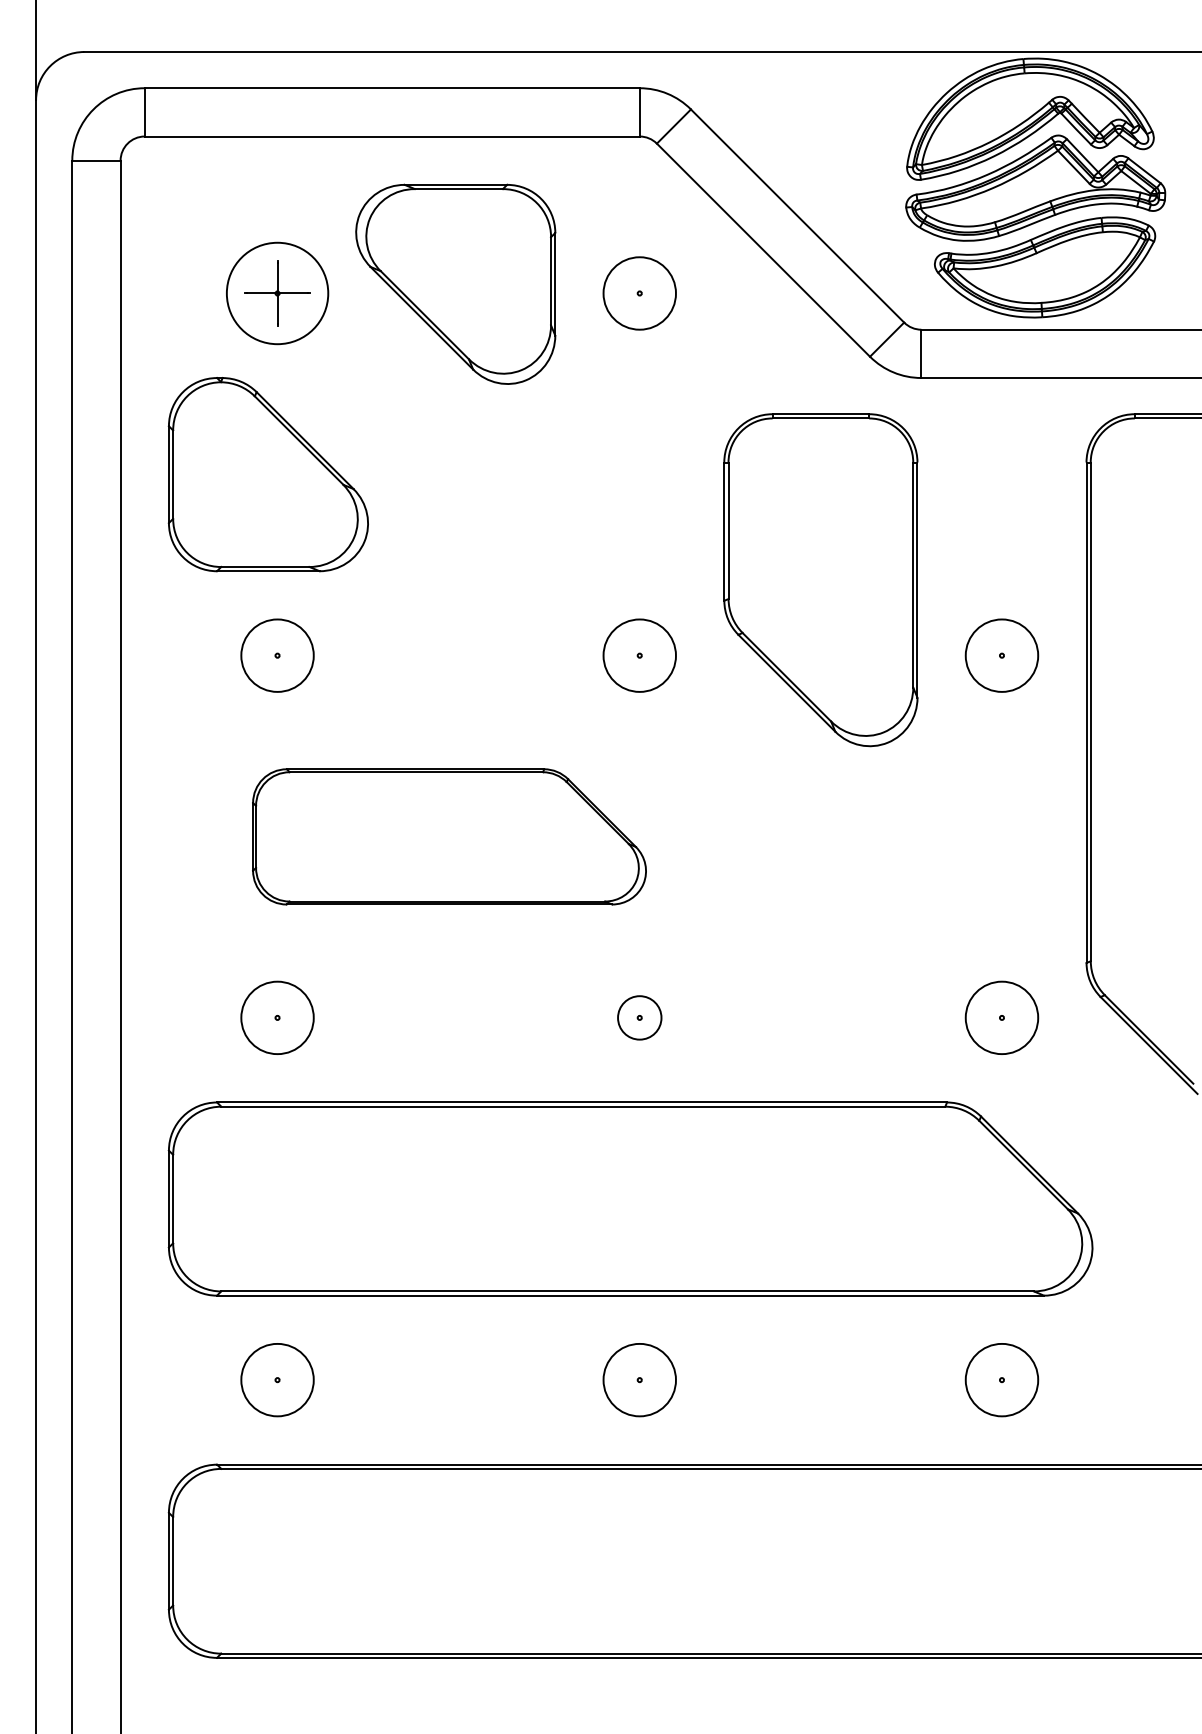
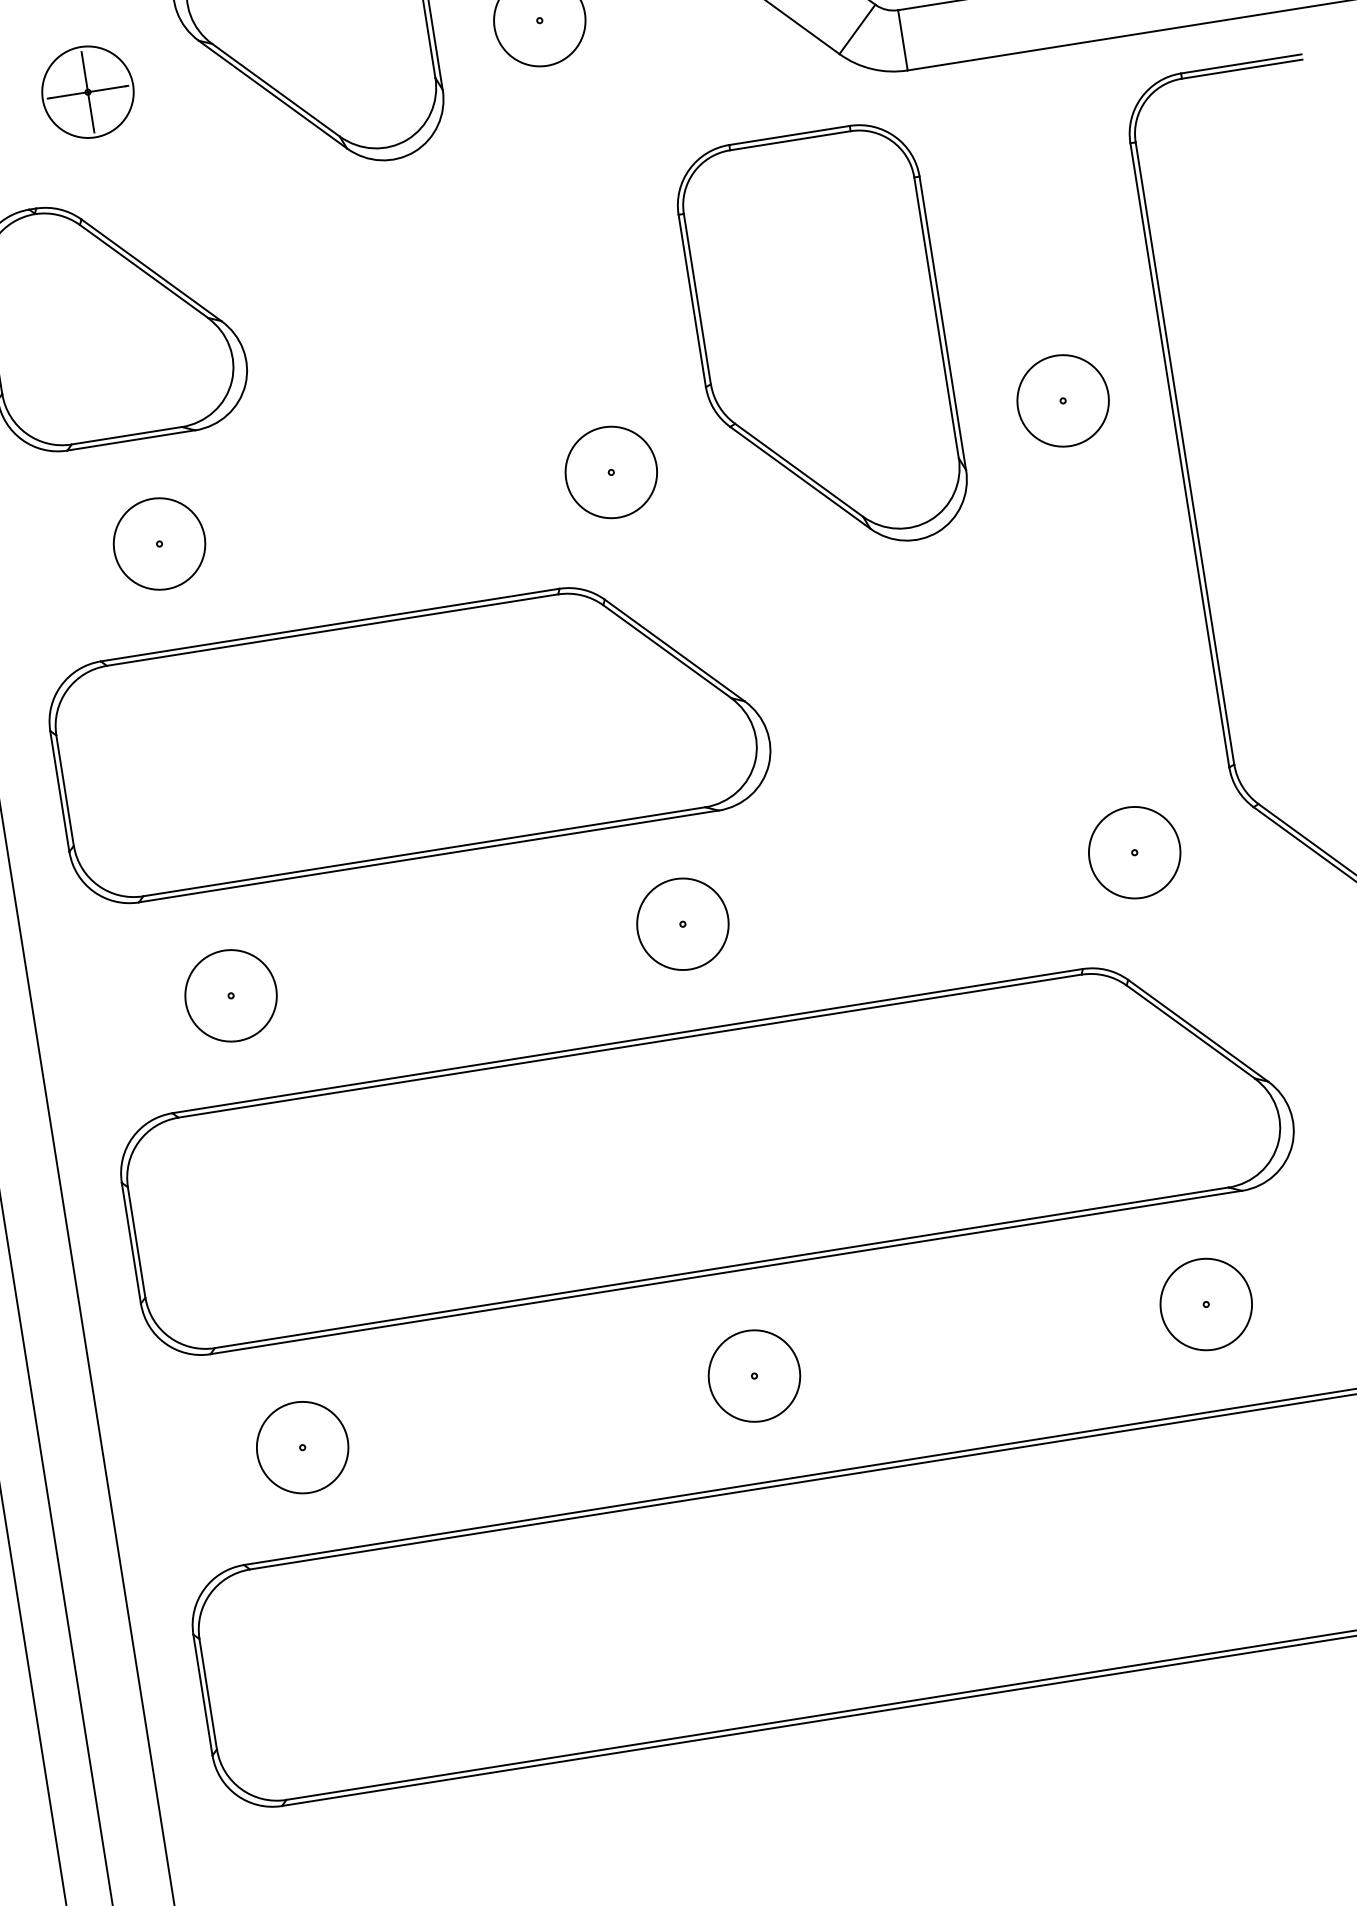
circle: (277, 293) -> (87, 92), size x0.71
part: (449, 836) -> (409, 735), size x1.43
circle: (639, 1017) -> (682, 923), size x1.67

